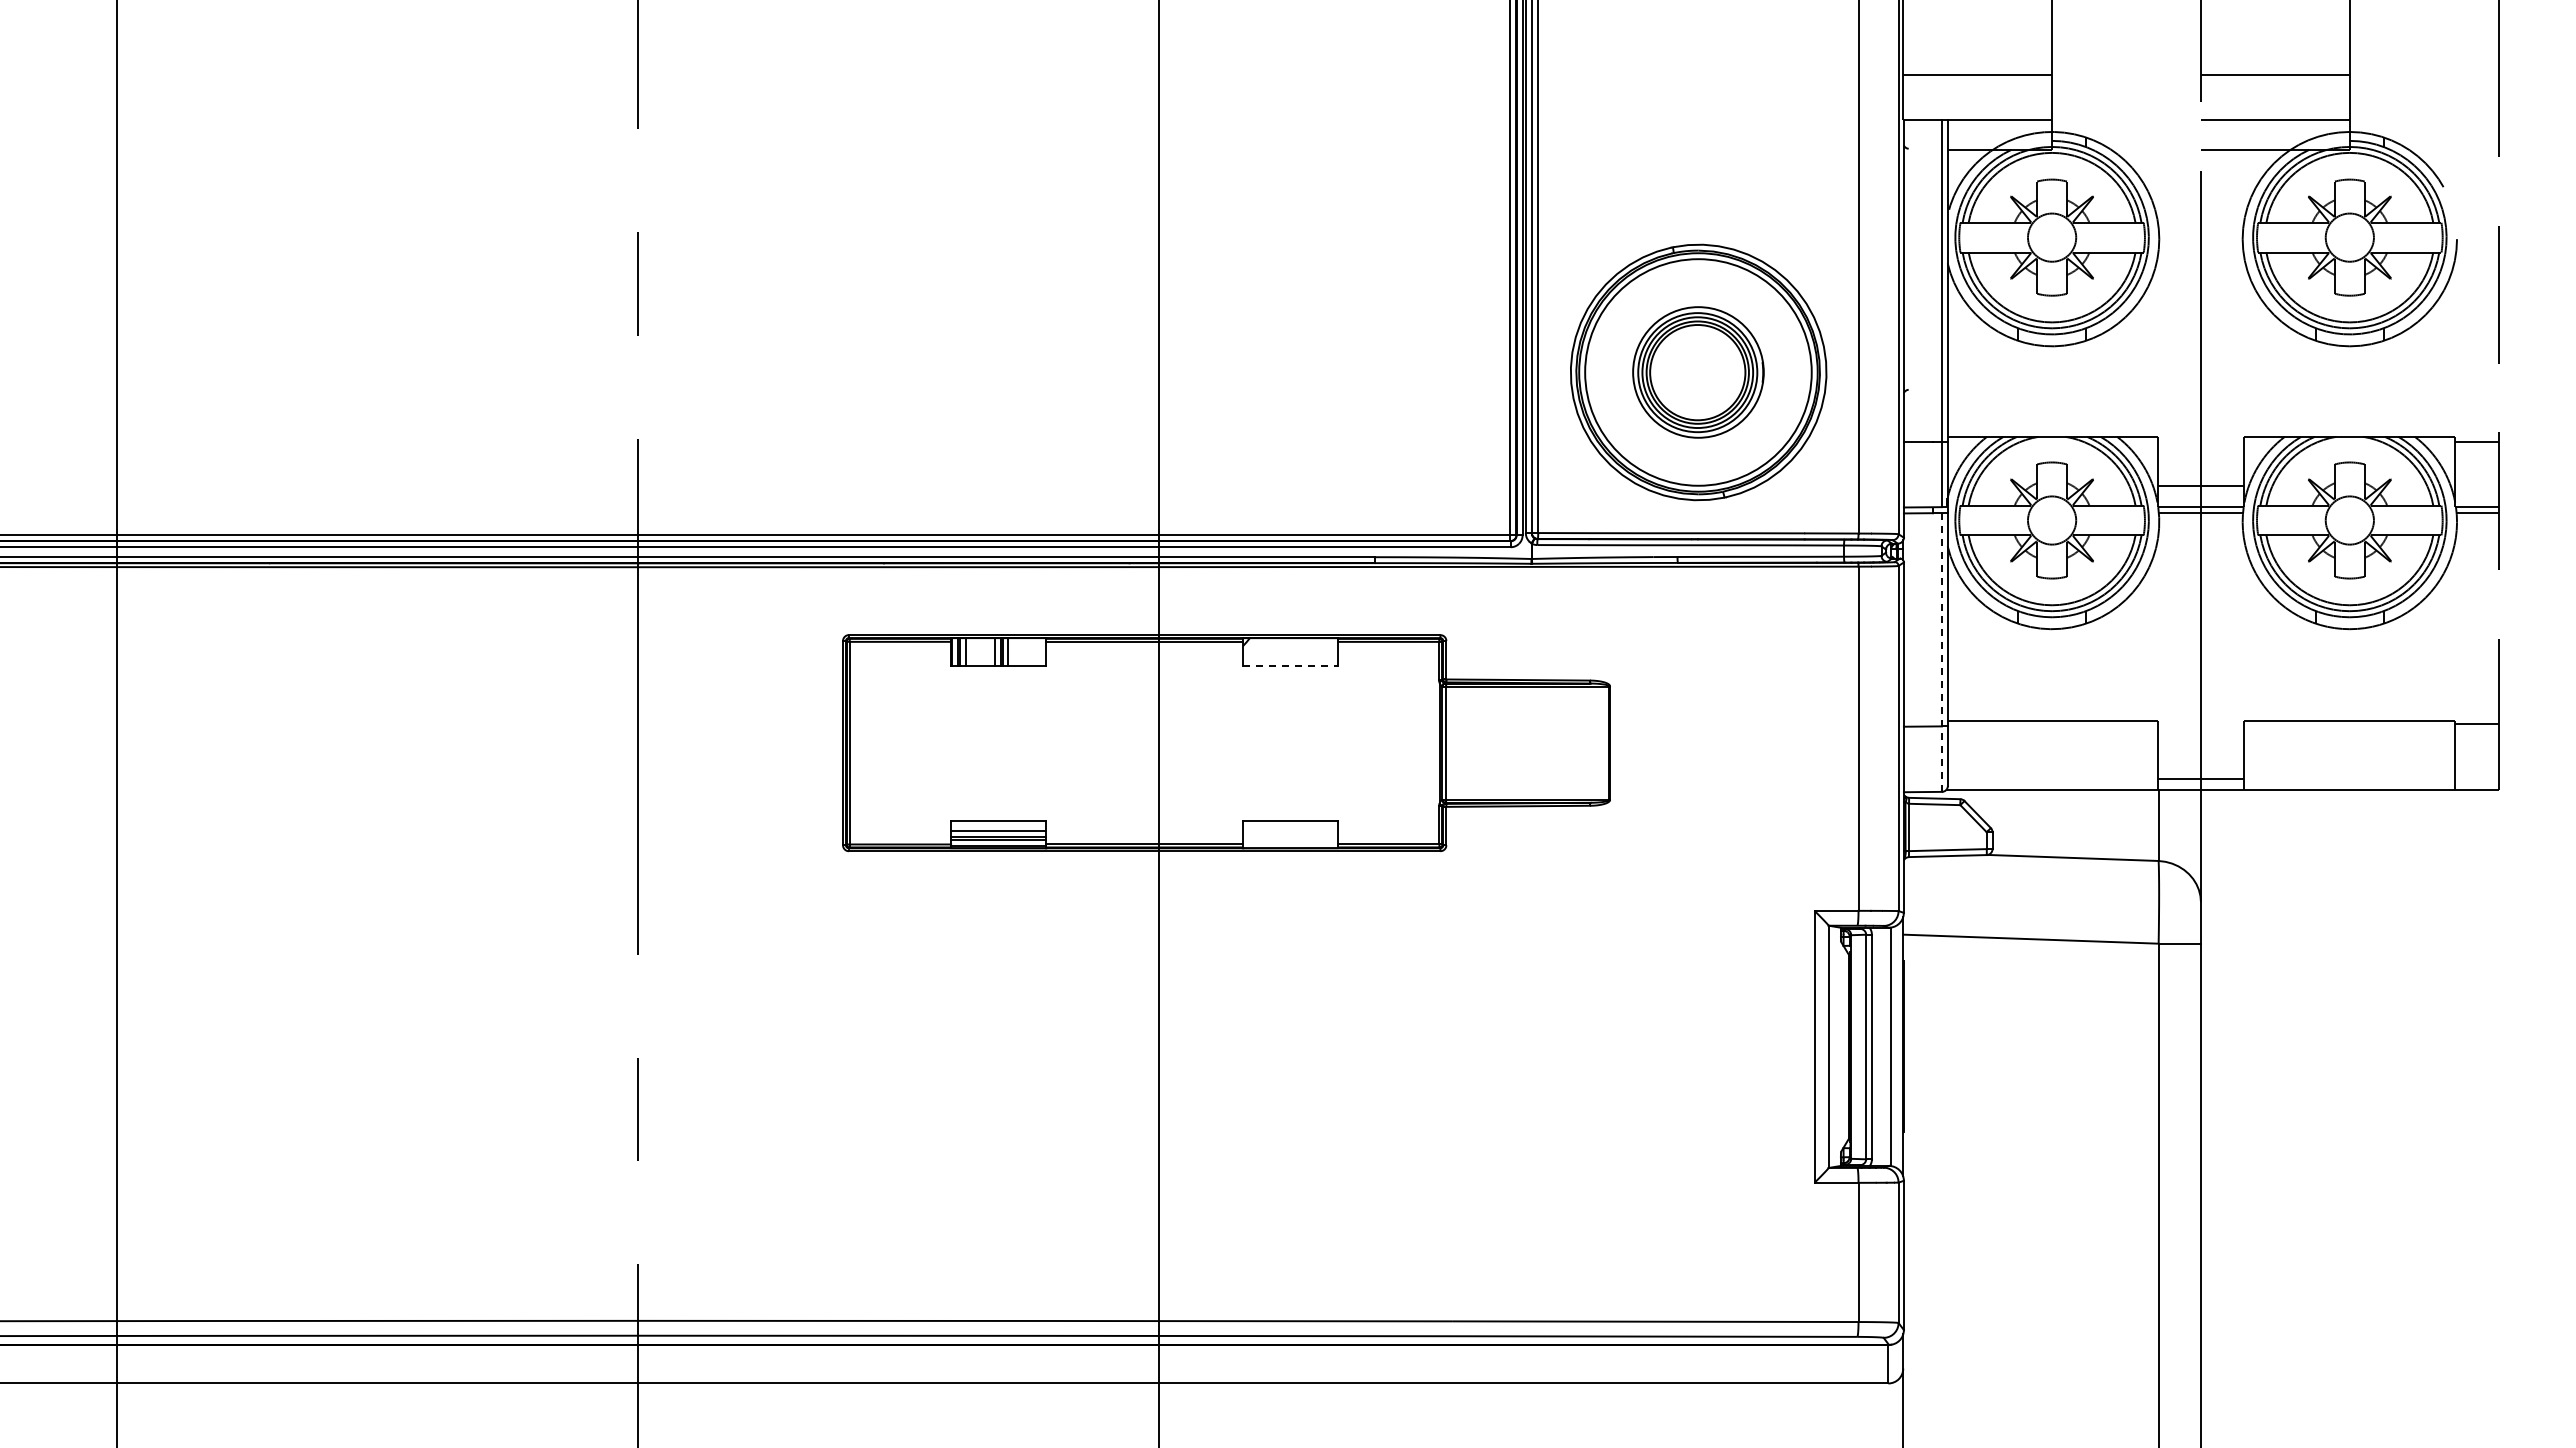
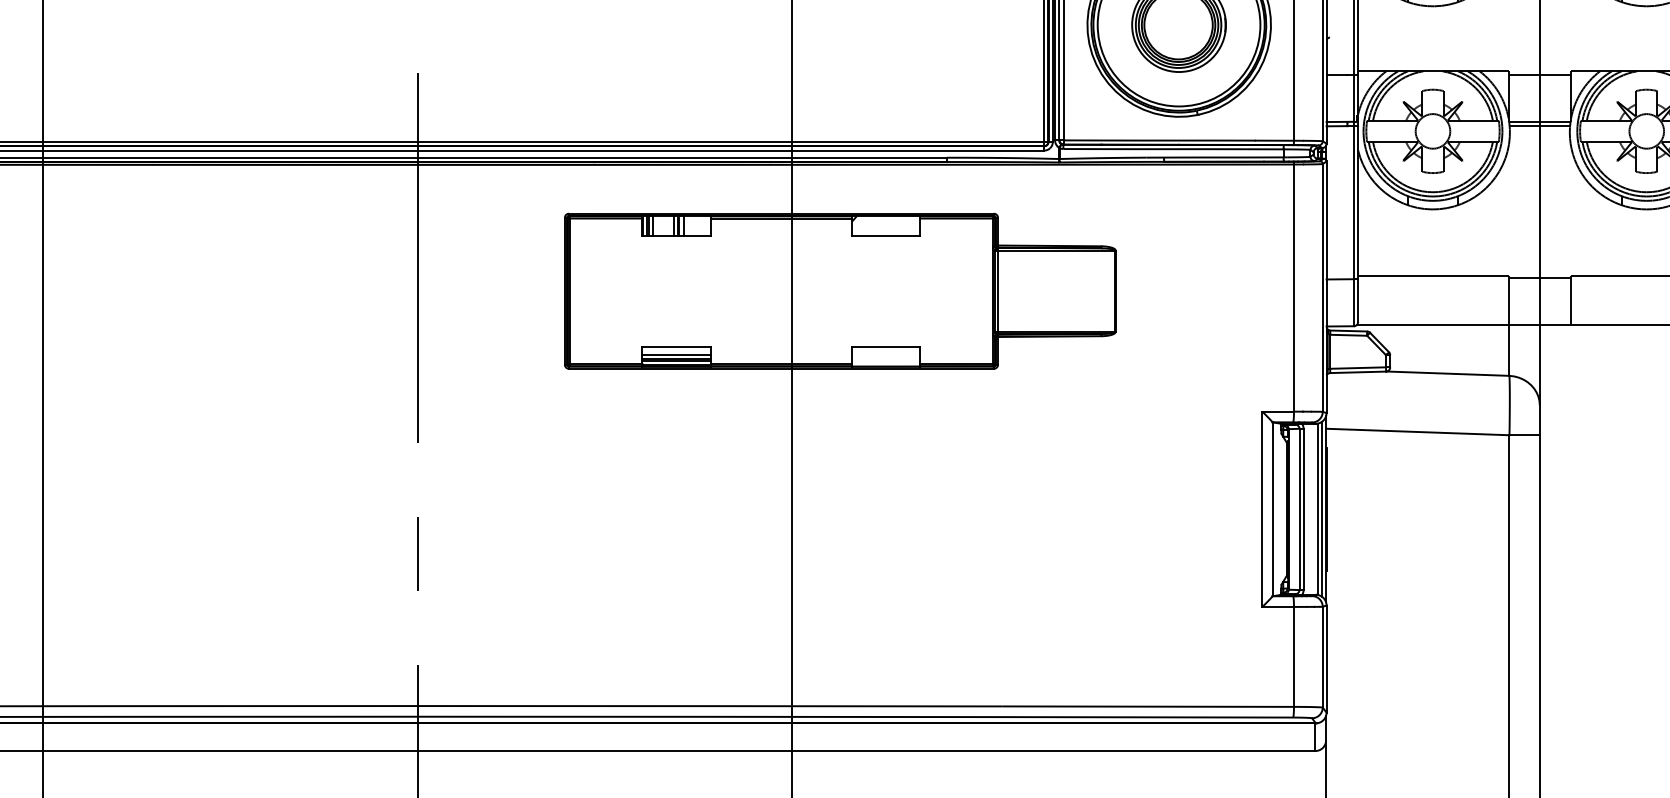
line: (2200, 485) -> (1539, 74), moved
line: (1941, 649) -> (1353, 224), dashed -> solid
line: (1290, 665) -> (886, 235), dashed -> solid
line: (2200, 779) -> (1539, 277), moved
line: (1897, 1046) -> (1321, 509), added

